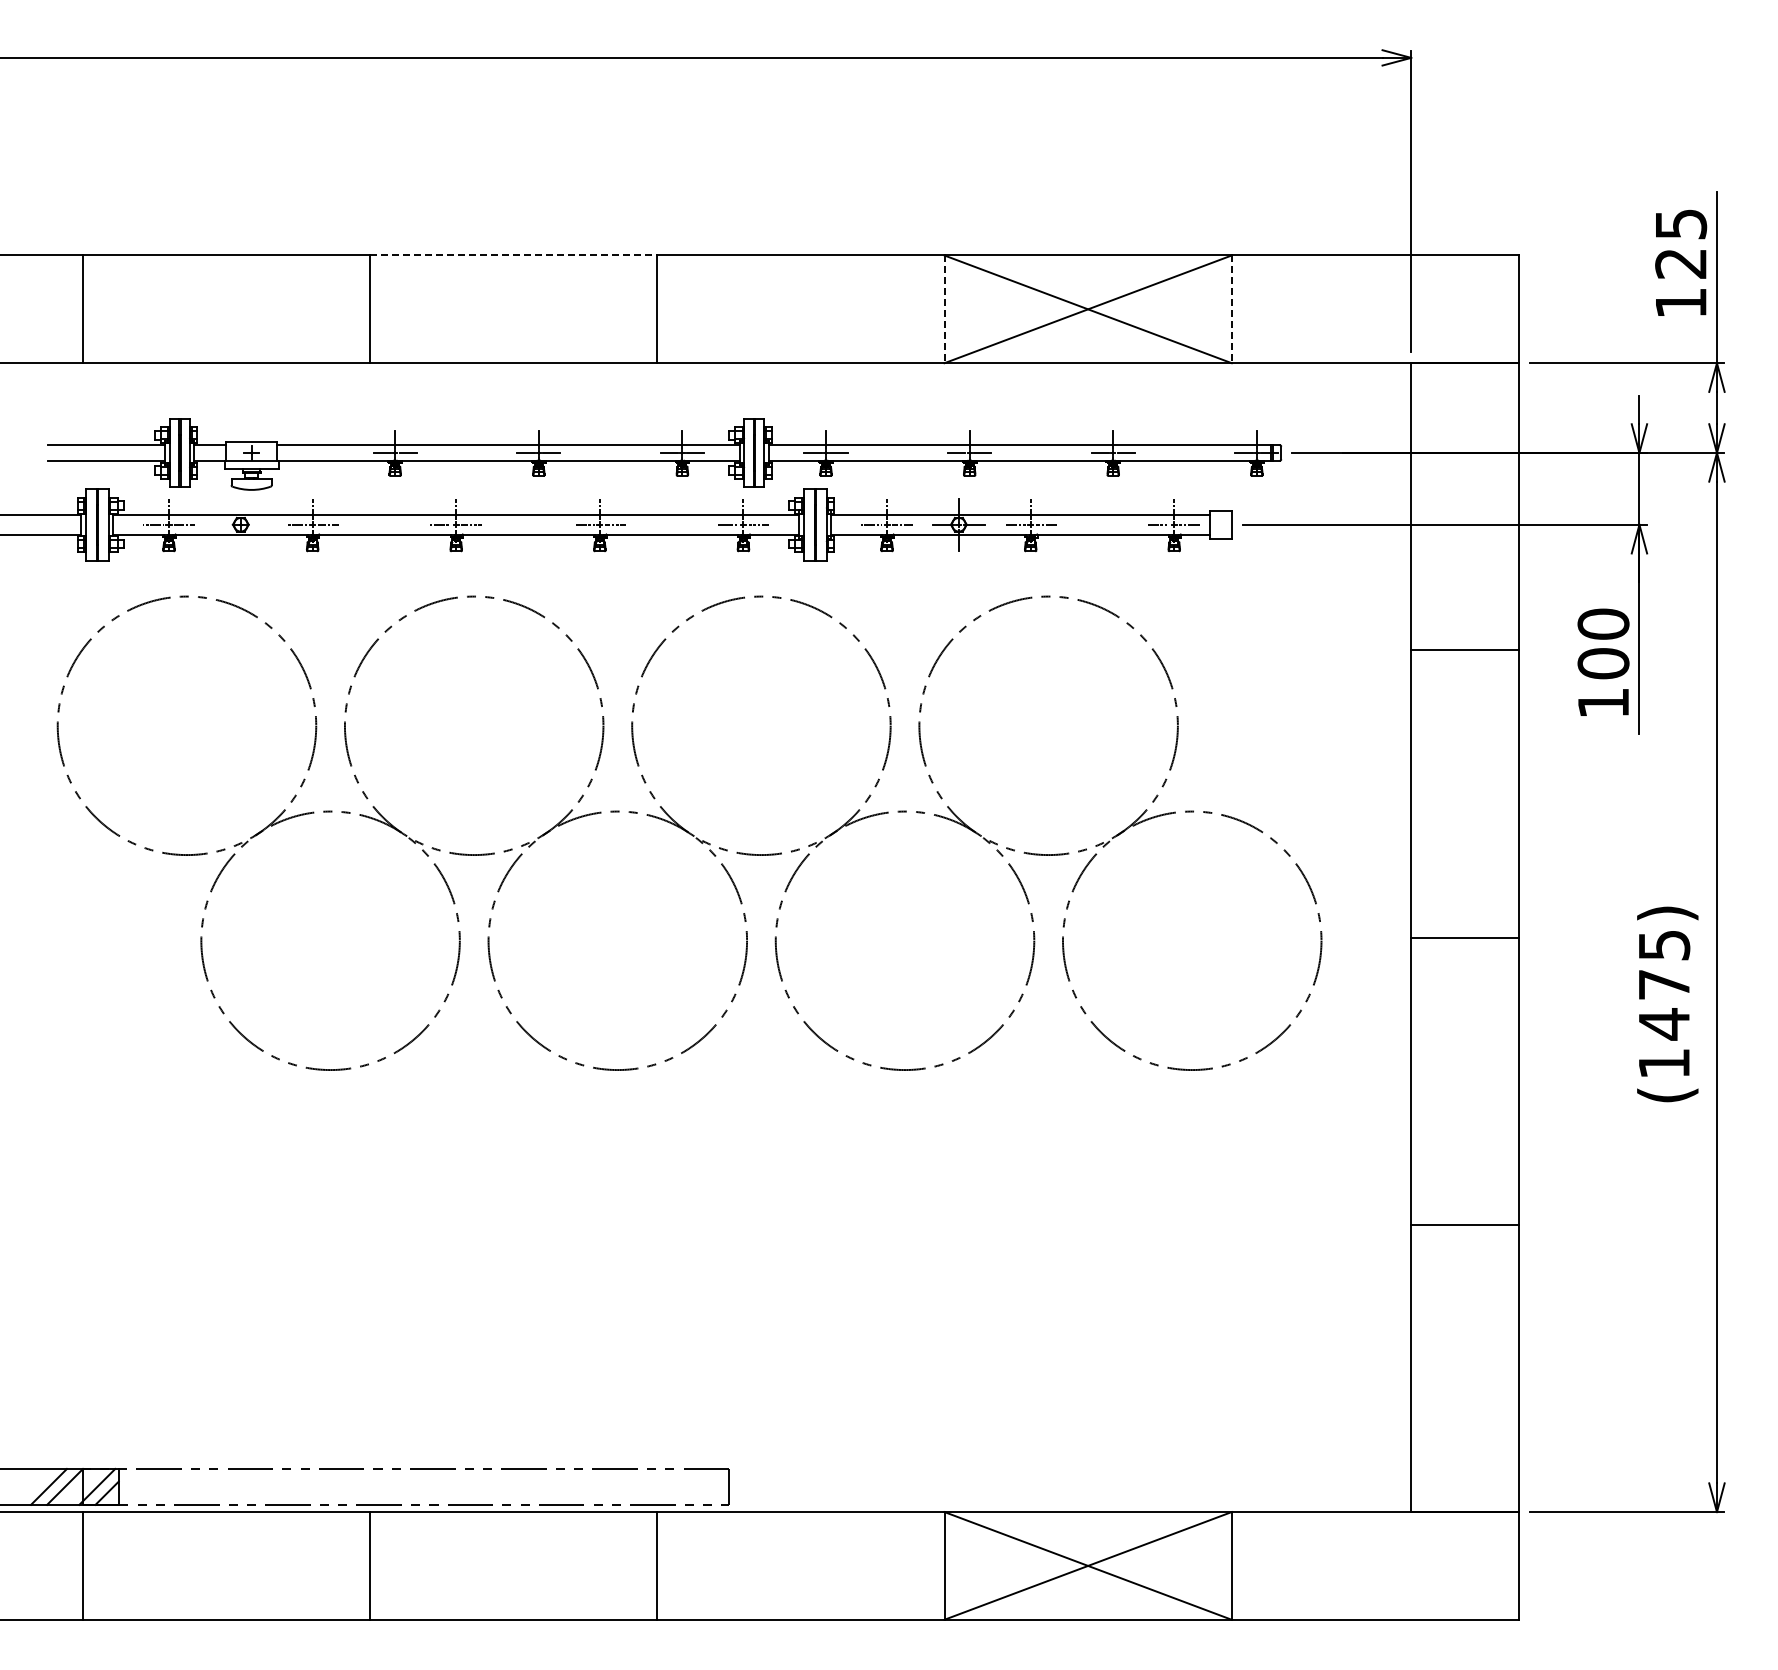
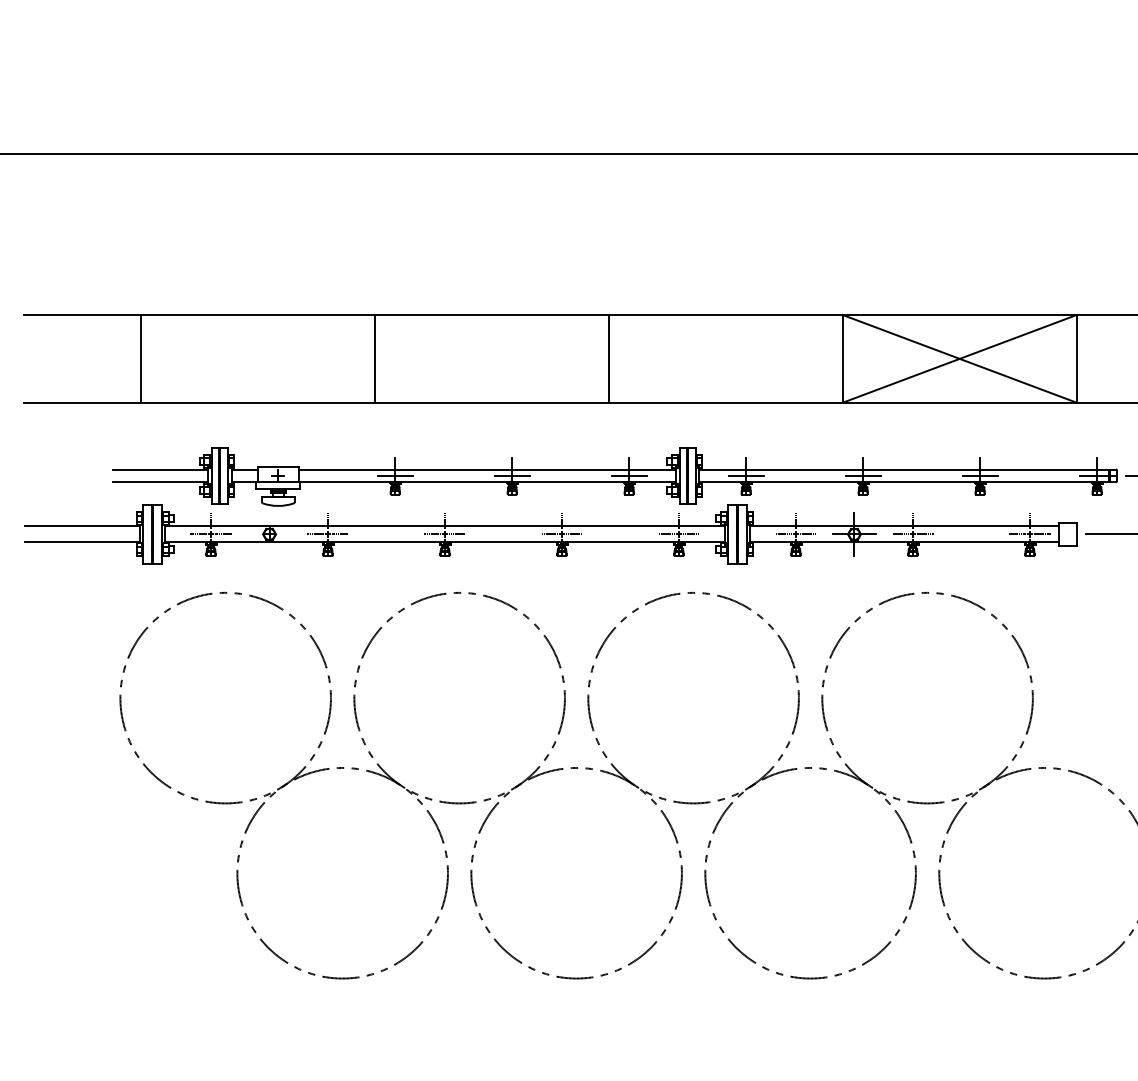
line: (513, 255) -> (491, 315), dashed -> solid
line: (944, 309) -> (842, 358), dashed -> solid
line: (1231, 309) -> (1076, 358), dashed -> solid

